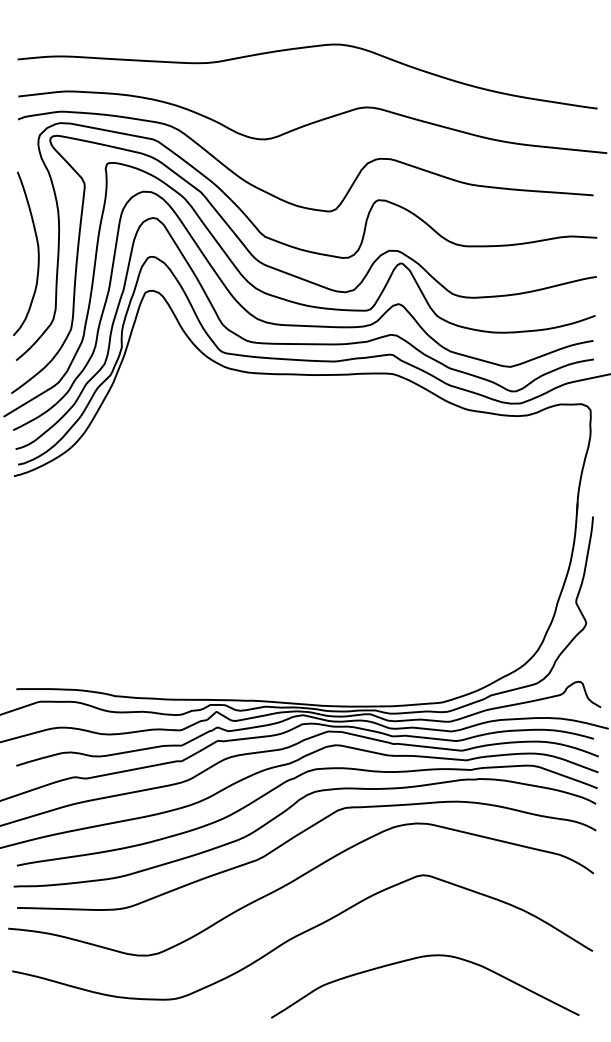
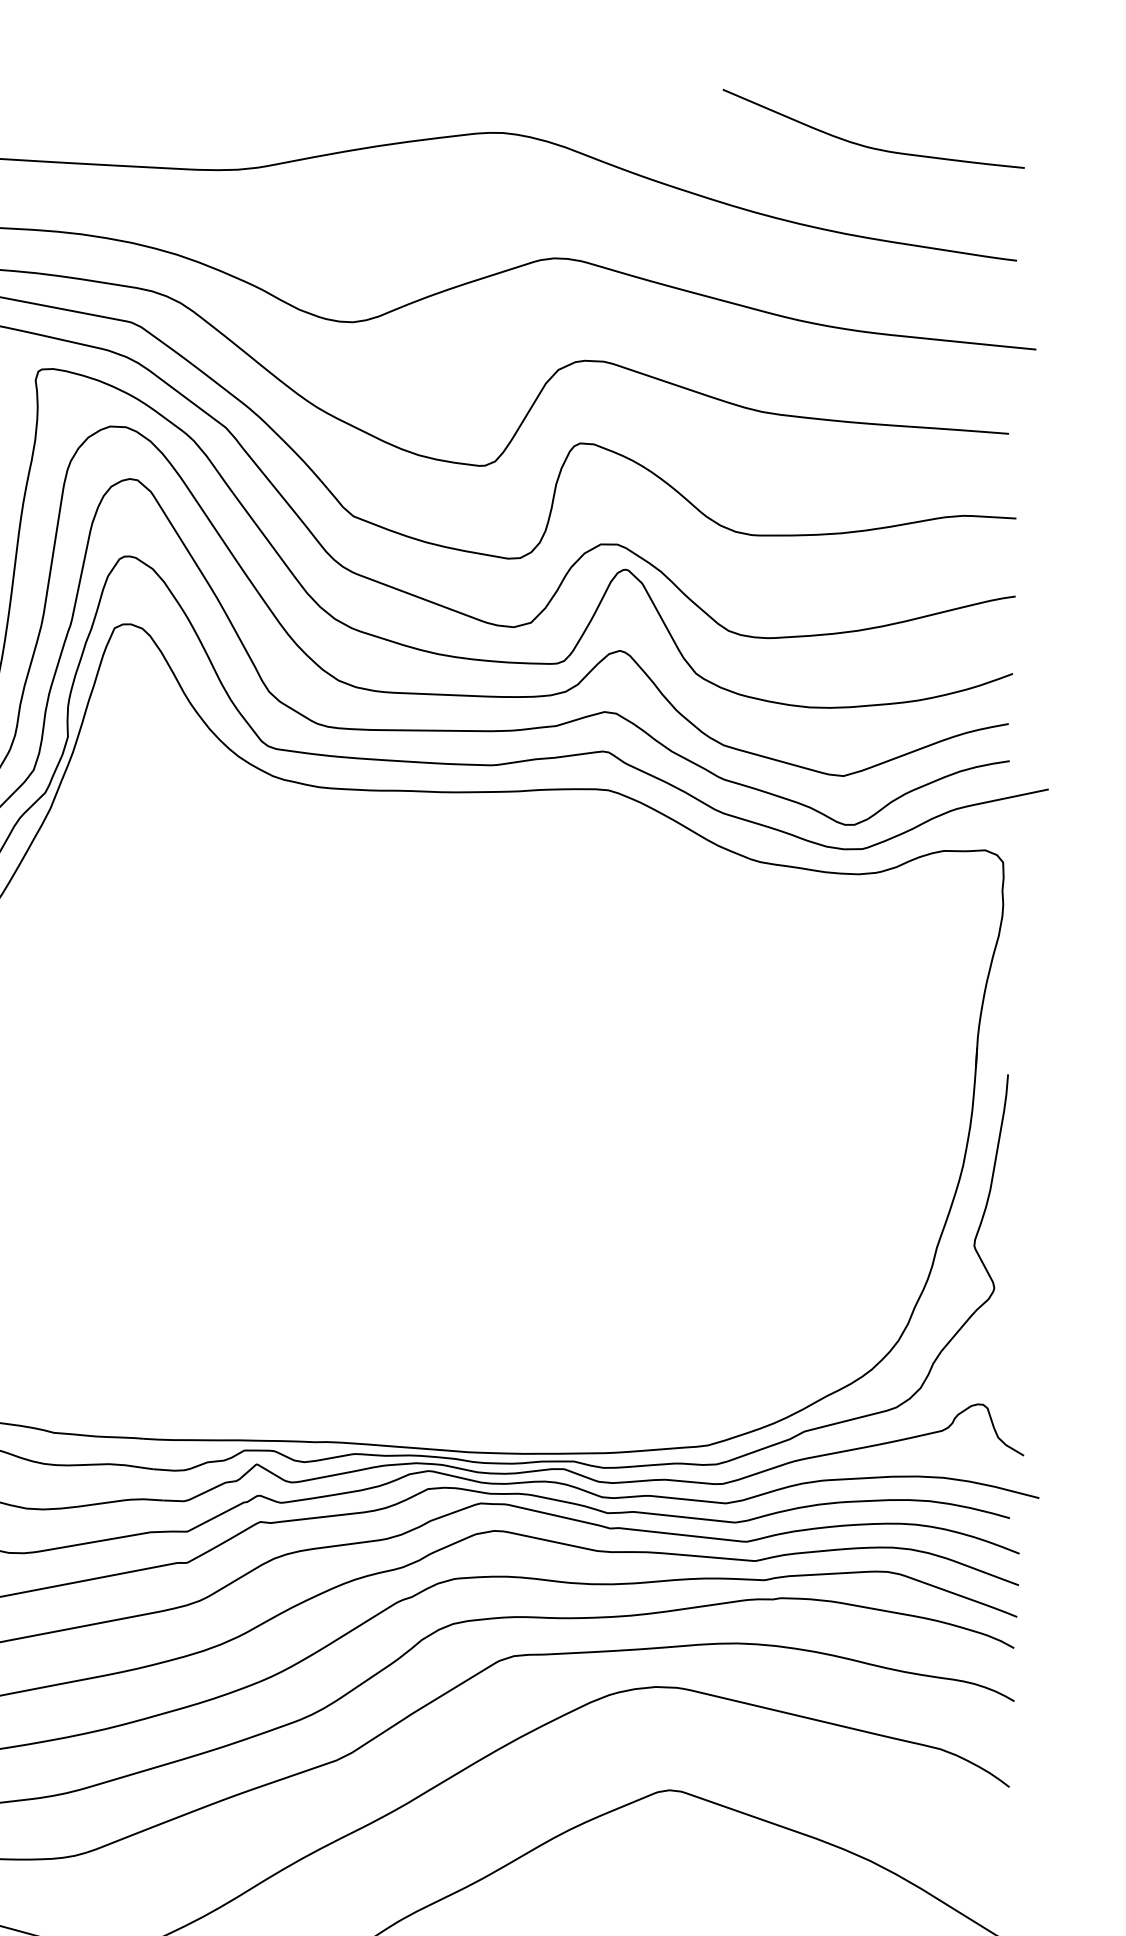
curve: (522, 50) -> (867, 144), added

